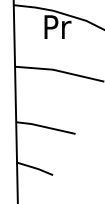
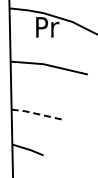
line: (46, 126) -> (37, 113), solid -> dashed

